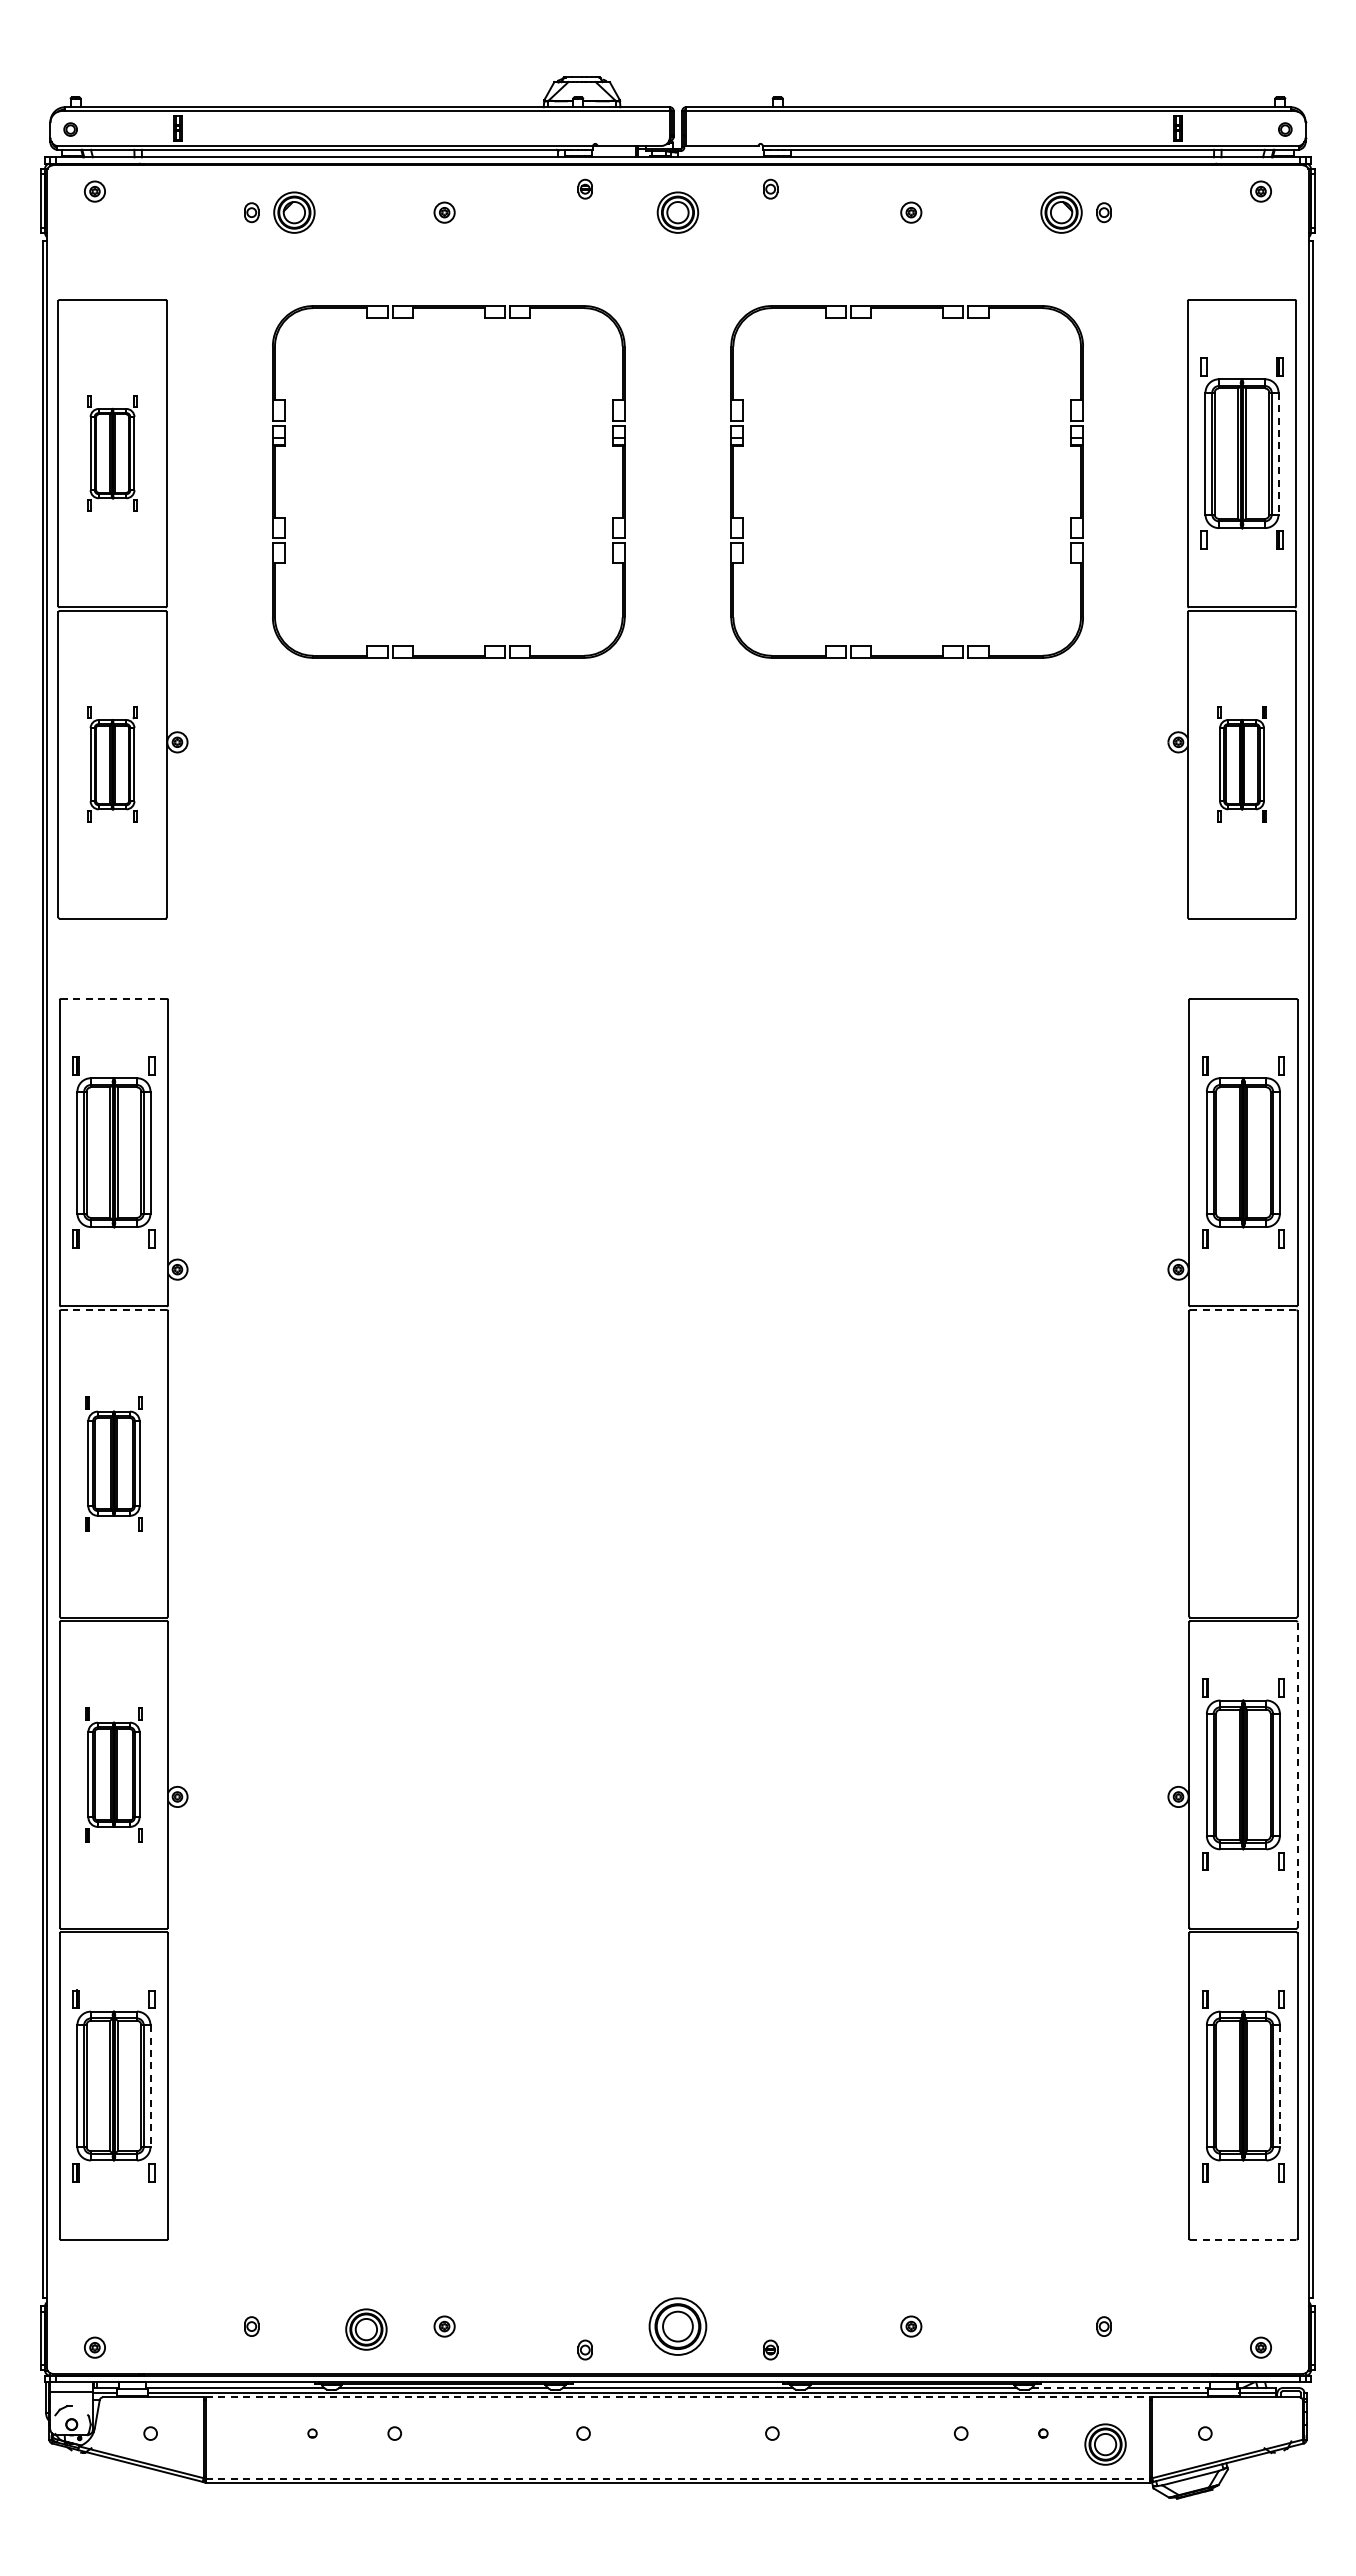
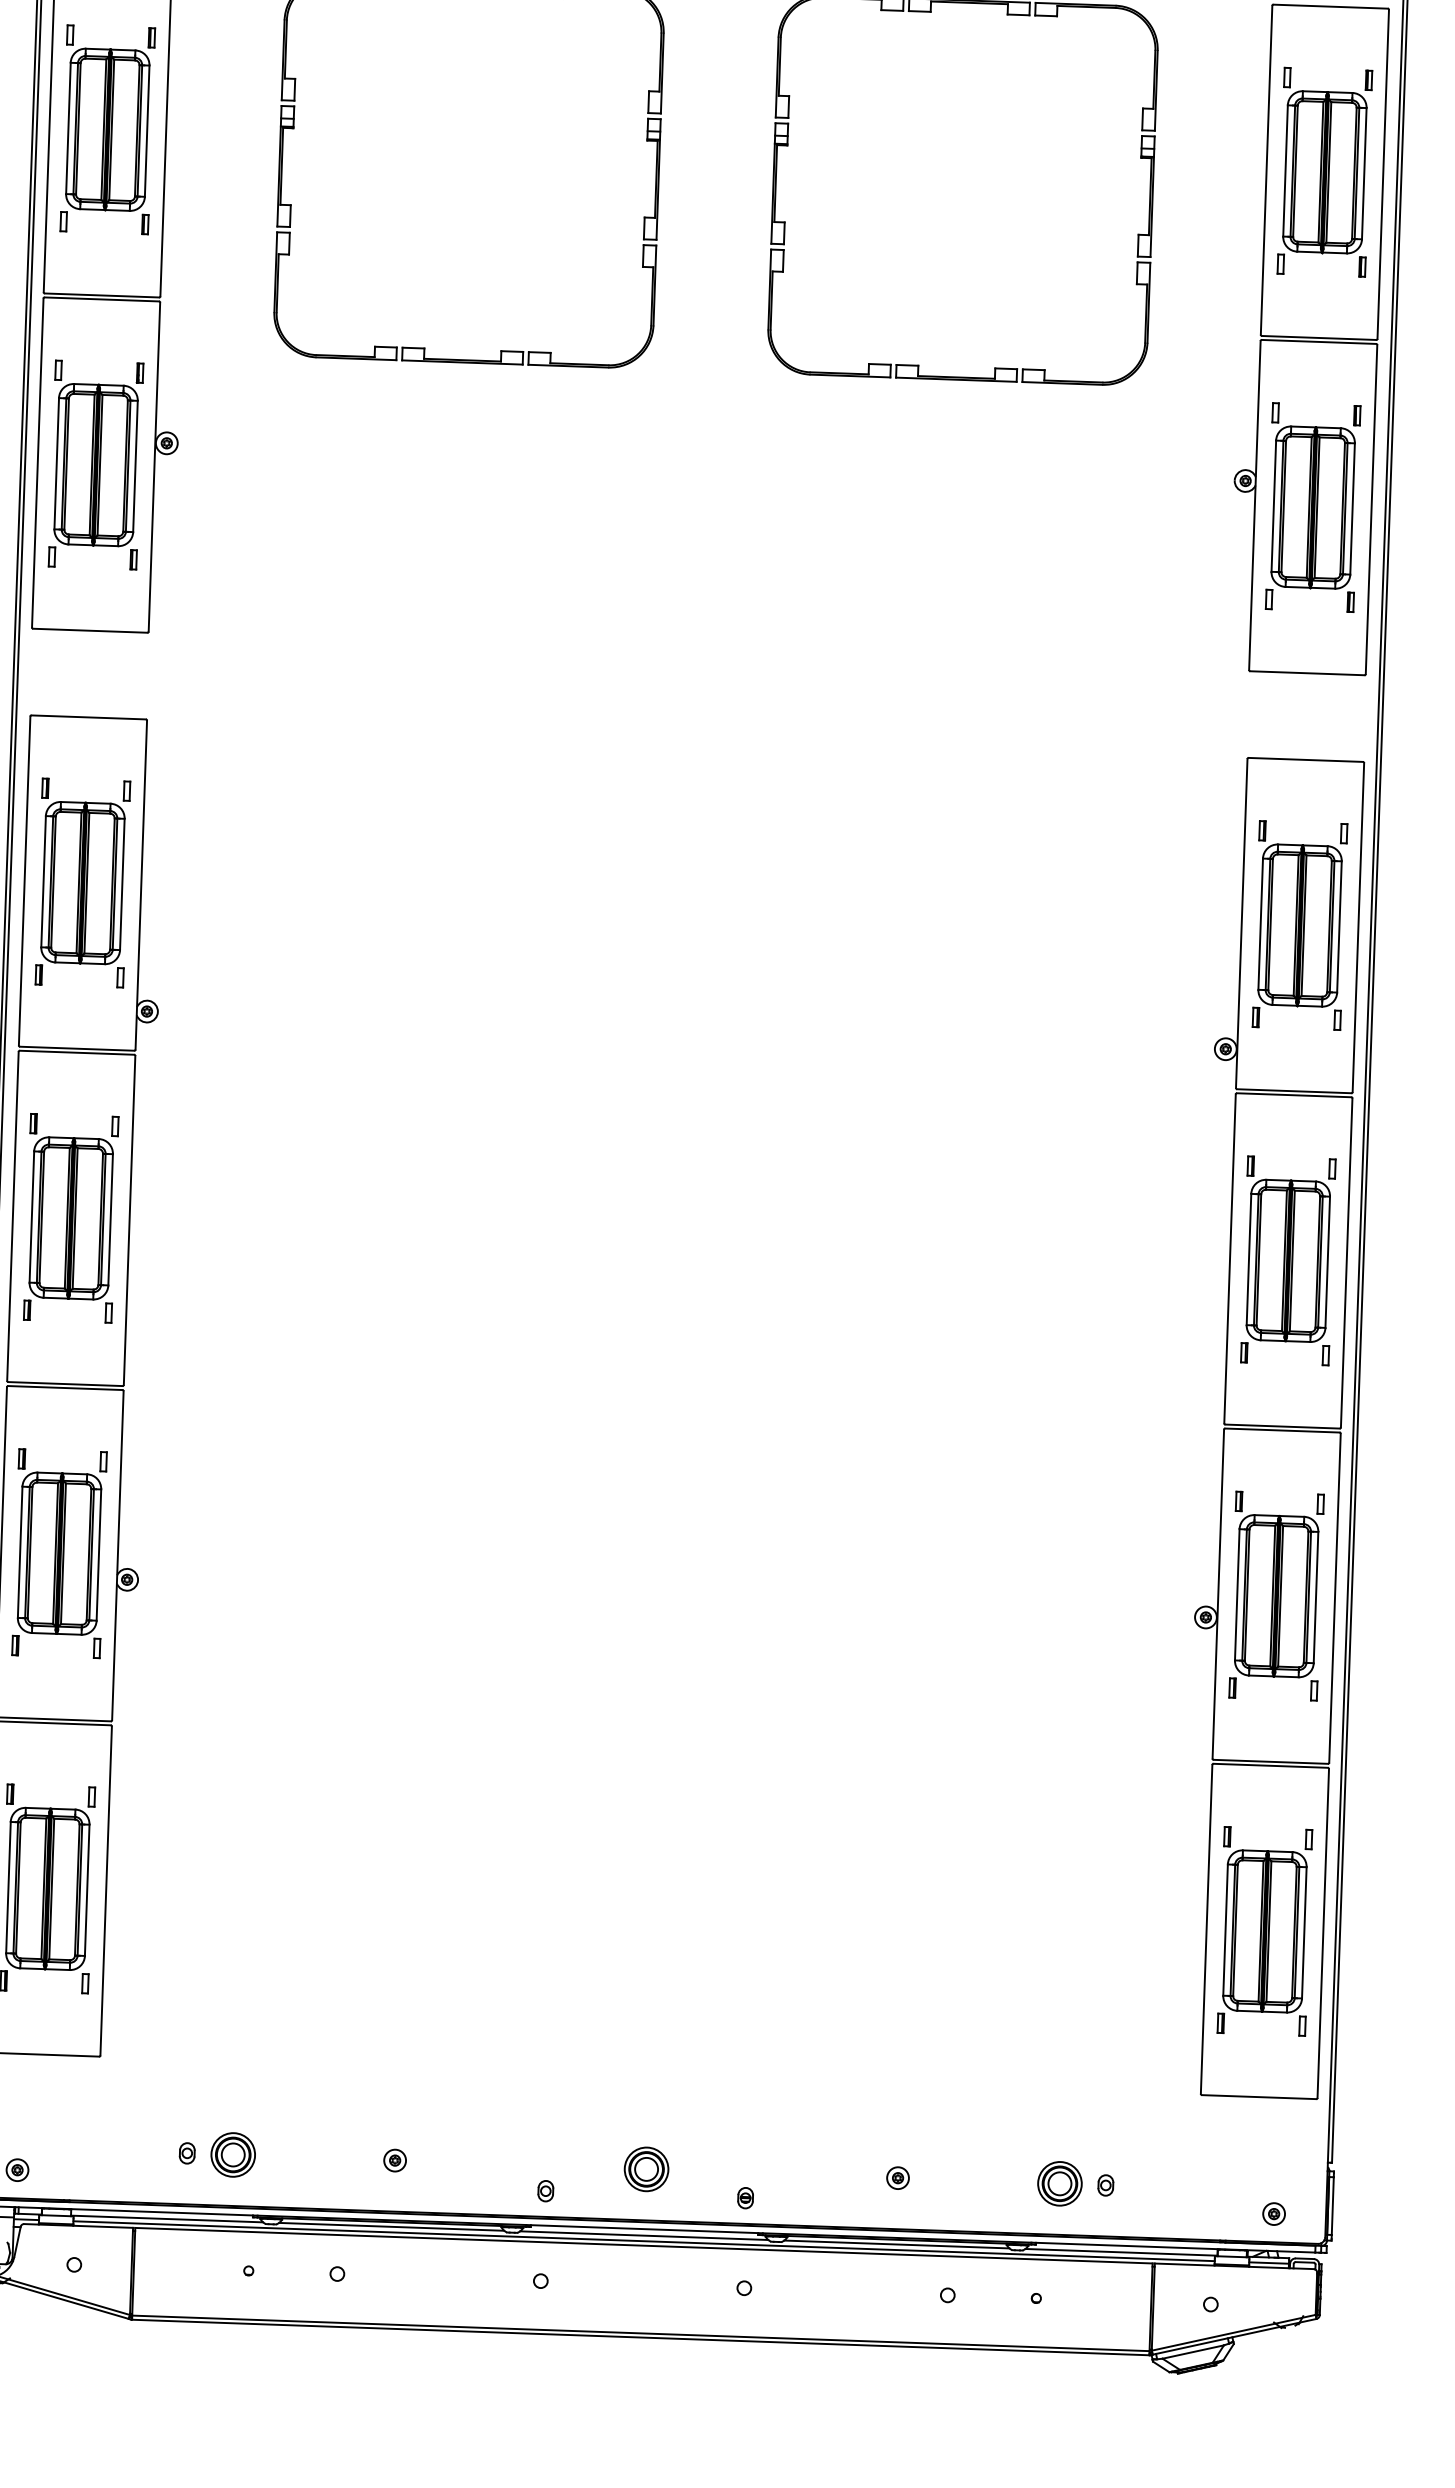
part: (112, 453) -> (107, 129), size x1.67
line: (1278, 453) -> (1364, 173), dashed -> solid
part: (112, 764) -> (95, 464), size x1.67
part: (1241, 764) -> (1312, 507), size x1.67
line: (113, 998) -> (88, 716), dashed -> solid
line: (113, 1310) -> (76, 1053), dashed -> solid
line: (1242, 1310) -> (1293, 1095), dashed -> solid
part: (113, 1463) -> (70, 1218), size x1.43
part: (1243, 1463) -> (1288, 1260), added
part: (113, 1774) -> (59, 1553), size x1.43
line: (1297, 1774) -> (1334, 1597), dashed -> solid
line: (150, 2086) -> (87, 1890), dashed -> solid
line: (1279, 2086) -> (1303, 1933), dashed -> solid
line: (1243, 2239) -> (1259, 2096), dashed -> solid
part: (677, 2326) -> (646, 2169), size x0.71
part: (366, 2329) -> (233, 2154), moved
line: (1121, 2388) -> (1122, 2252), dashed -> solid
line: (678, 2397) -> (644, 2245), dashed -> solid
part: (1105, 2444) -> (1059, 2183), moved
line: (678, 2478) -> (641, 2333), dashed -> solid

